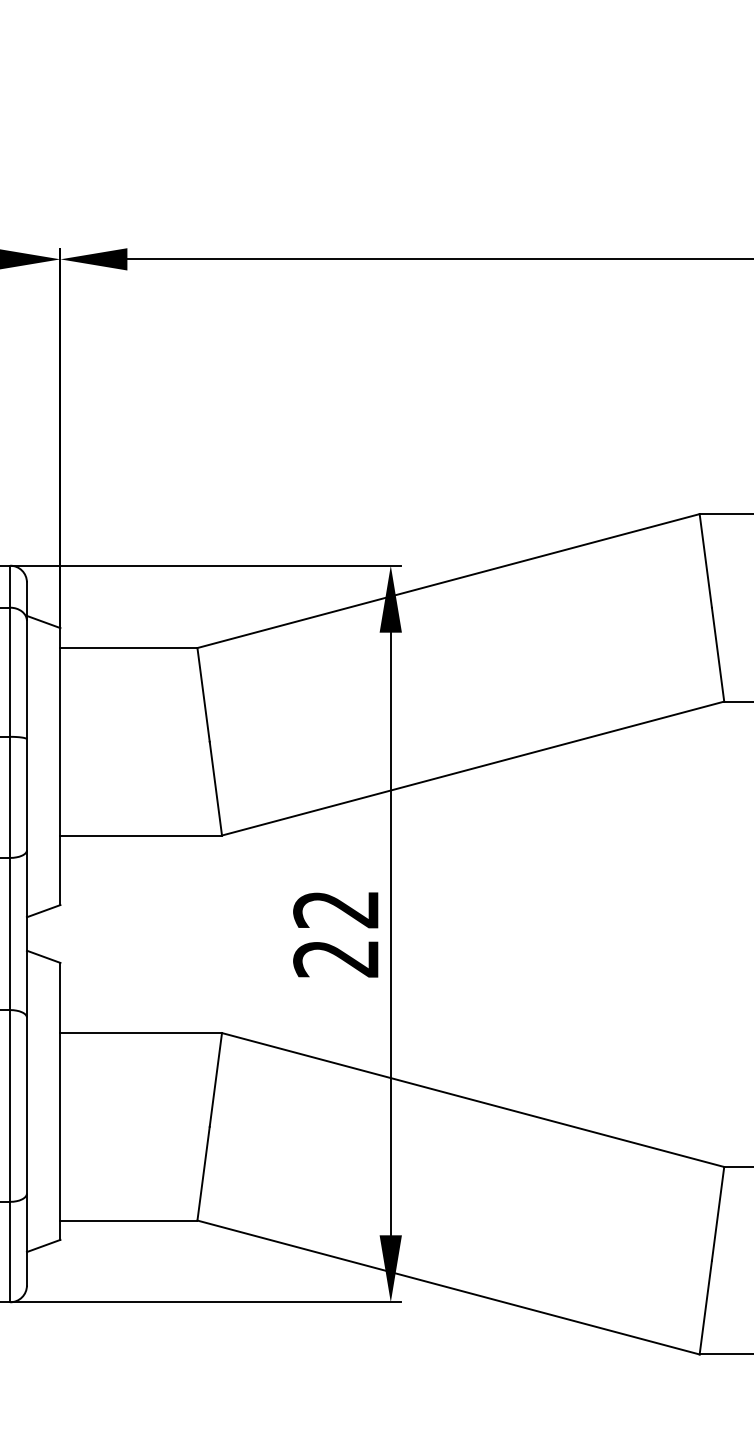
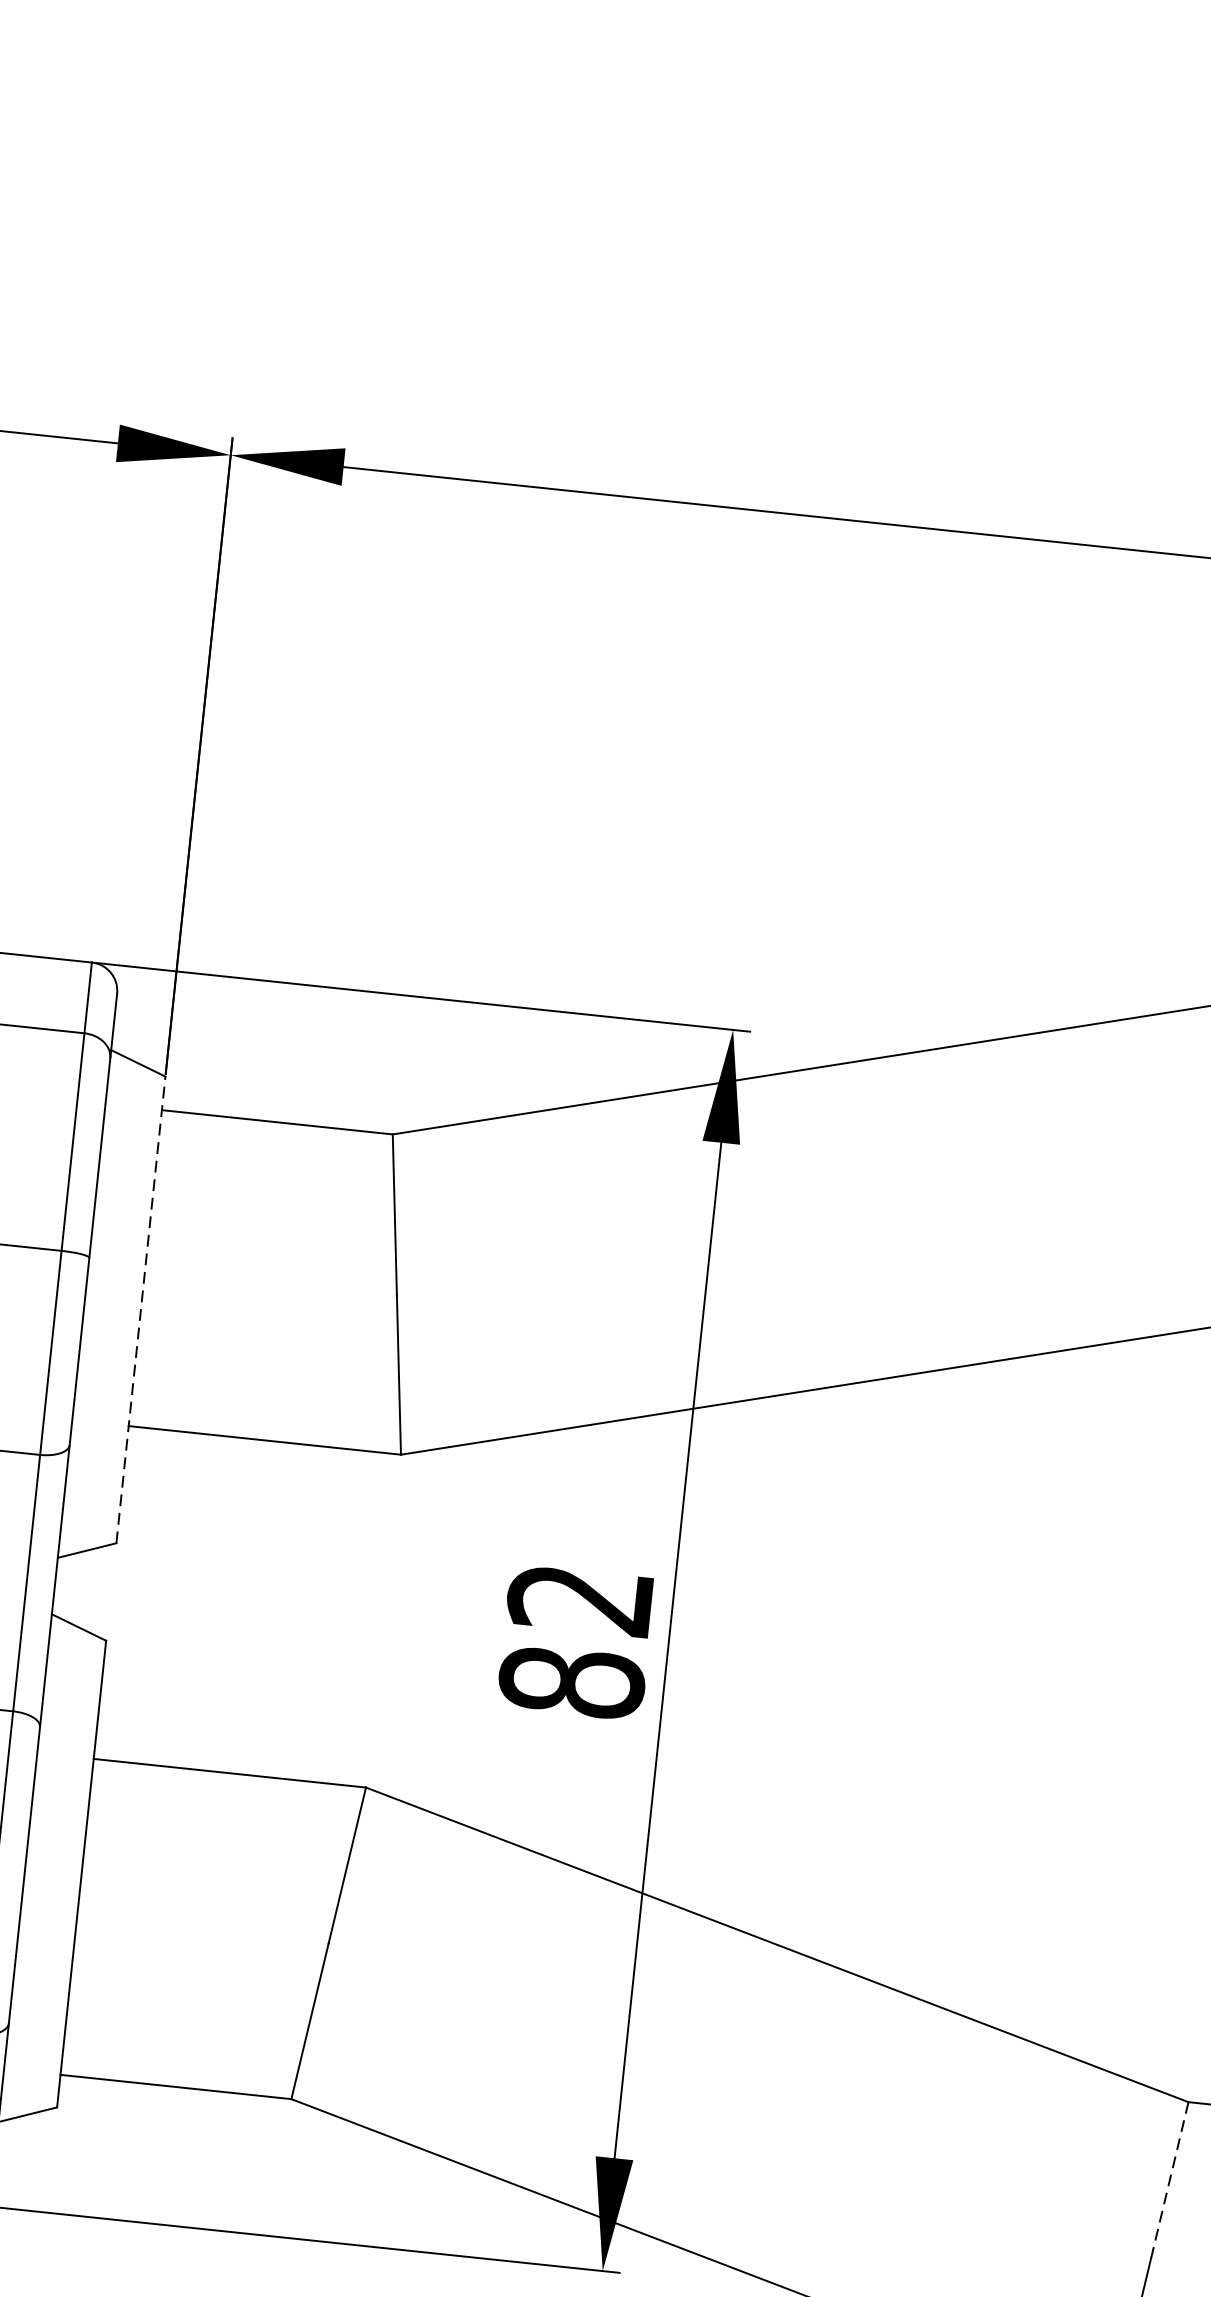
line: (60, 766) -> (141, 1309), solid -> dashed
text: (336, 958) -> (572, 1682), 22 -> 82
line: (718, 1214) -> (1170, 2181), solid -> dashed

